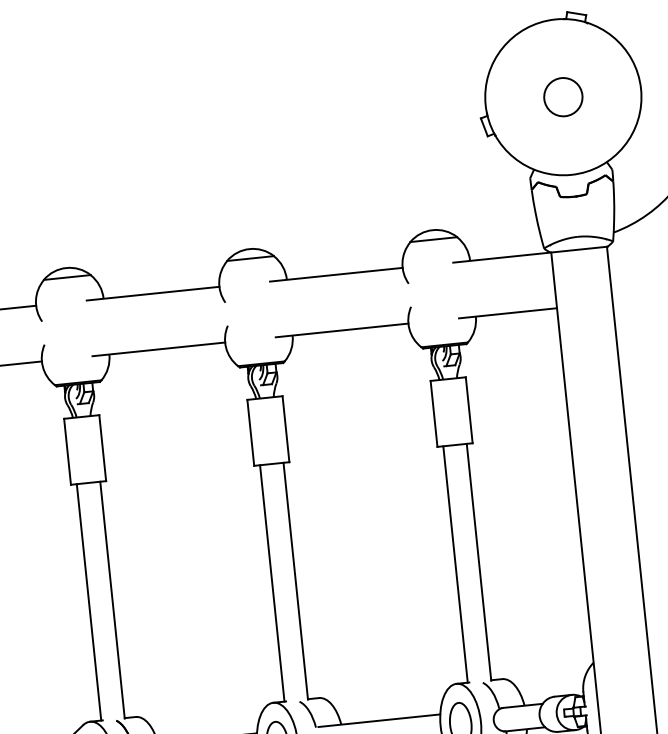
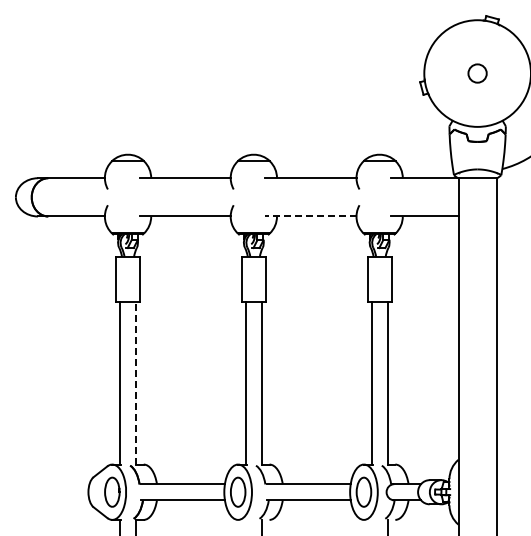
circle: (563, 97) -> (477, 73), size x0.7
line: (341, 330) -> (310, 216), solid -> dashed
line: (113, 599) -> (136, 383), solid -> dashed

